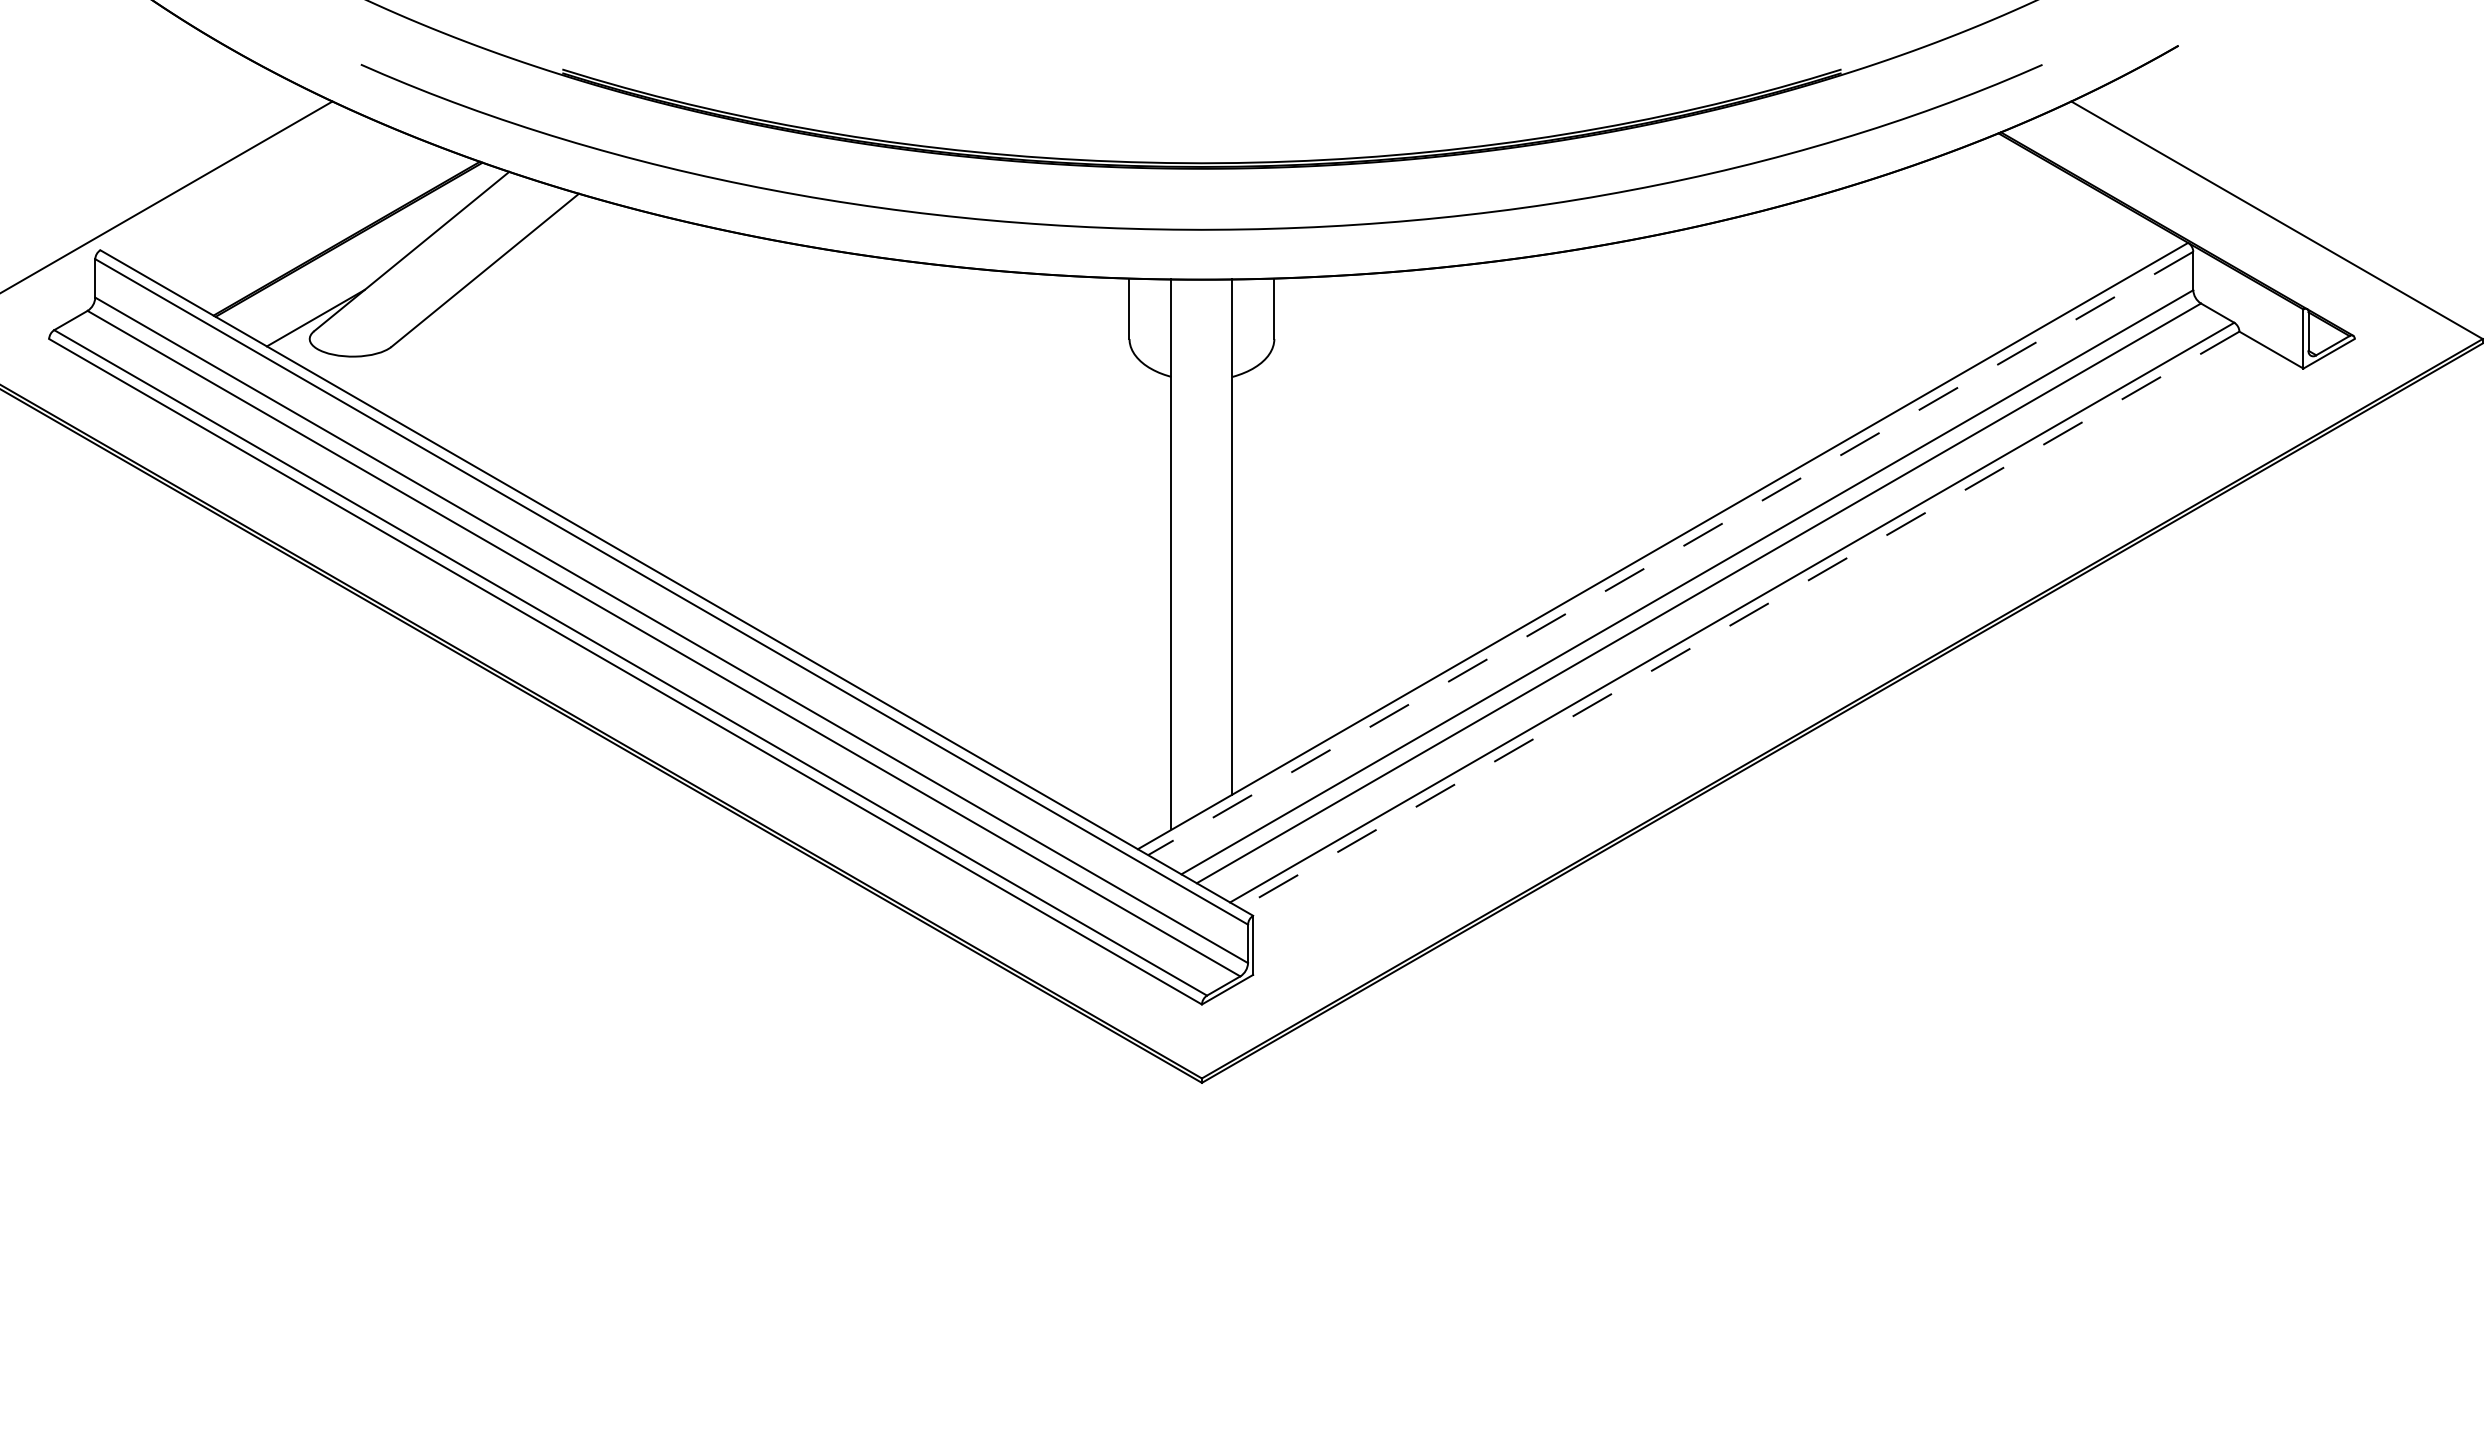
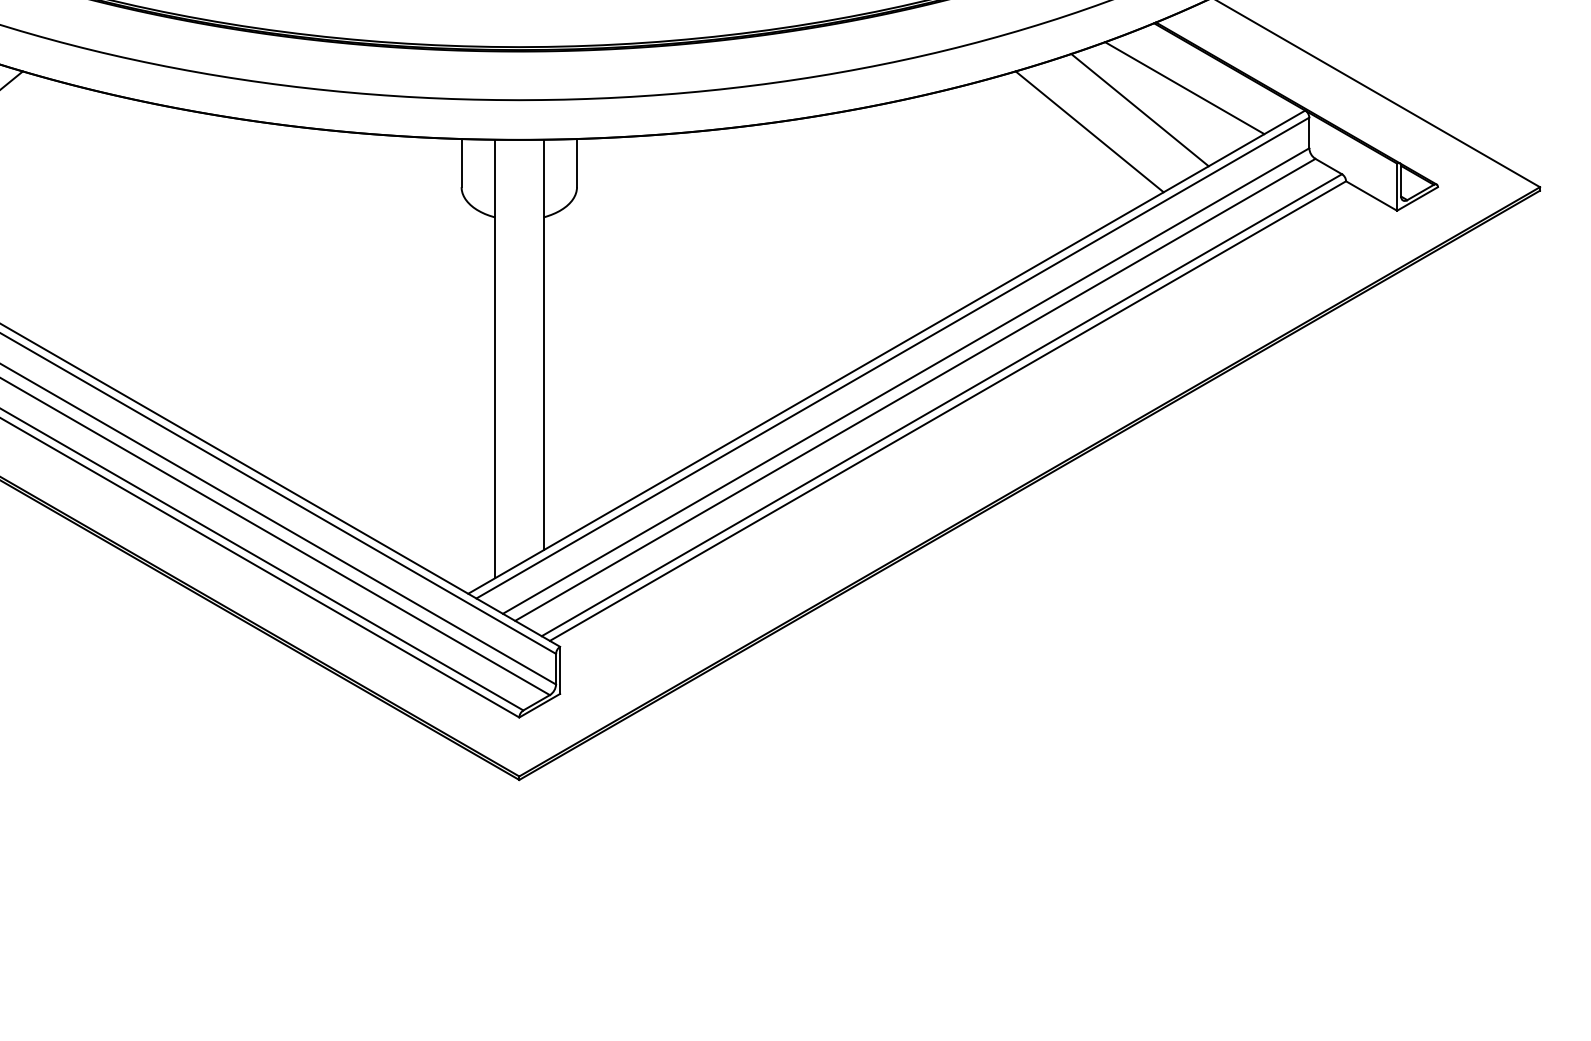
line: (2036, 214) -> (1184, 87), added
line: (1980, 241) -> (1139, 109), added
line: (1917, 269) -> (1089, 131), added
line: (1670, 553) -> (892, 358), dashed -> solid
line: (1739, 620) -> (947, 411), dashed -> solid

